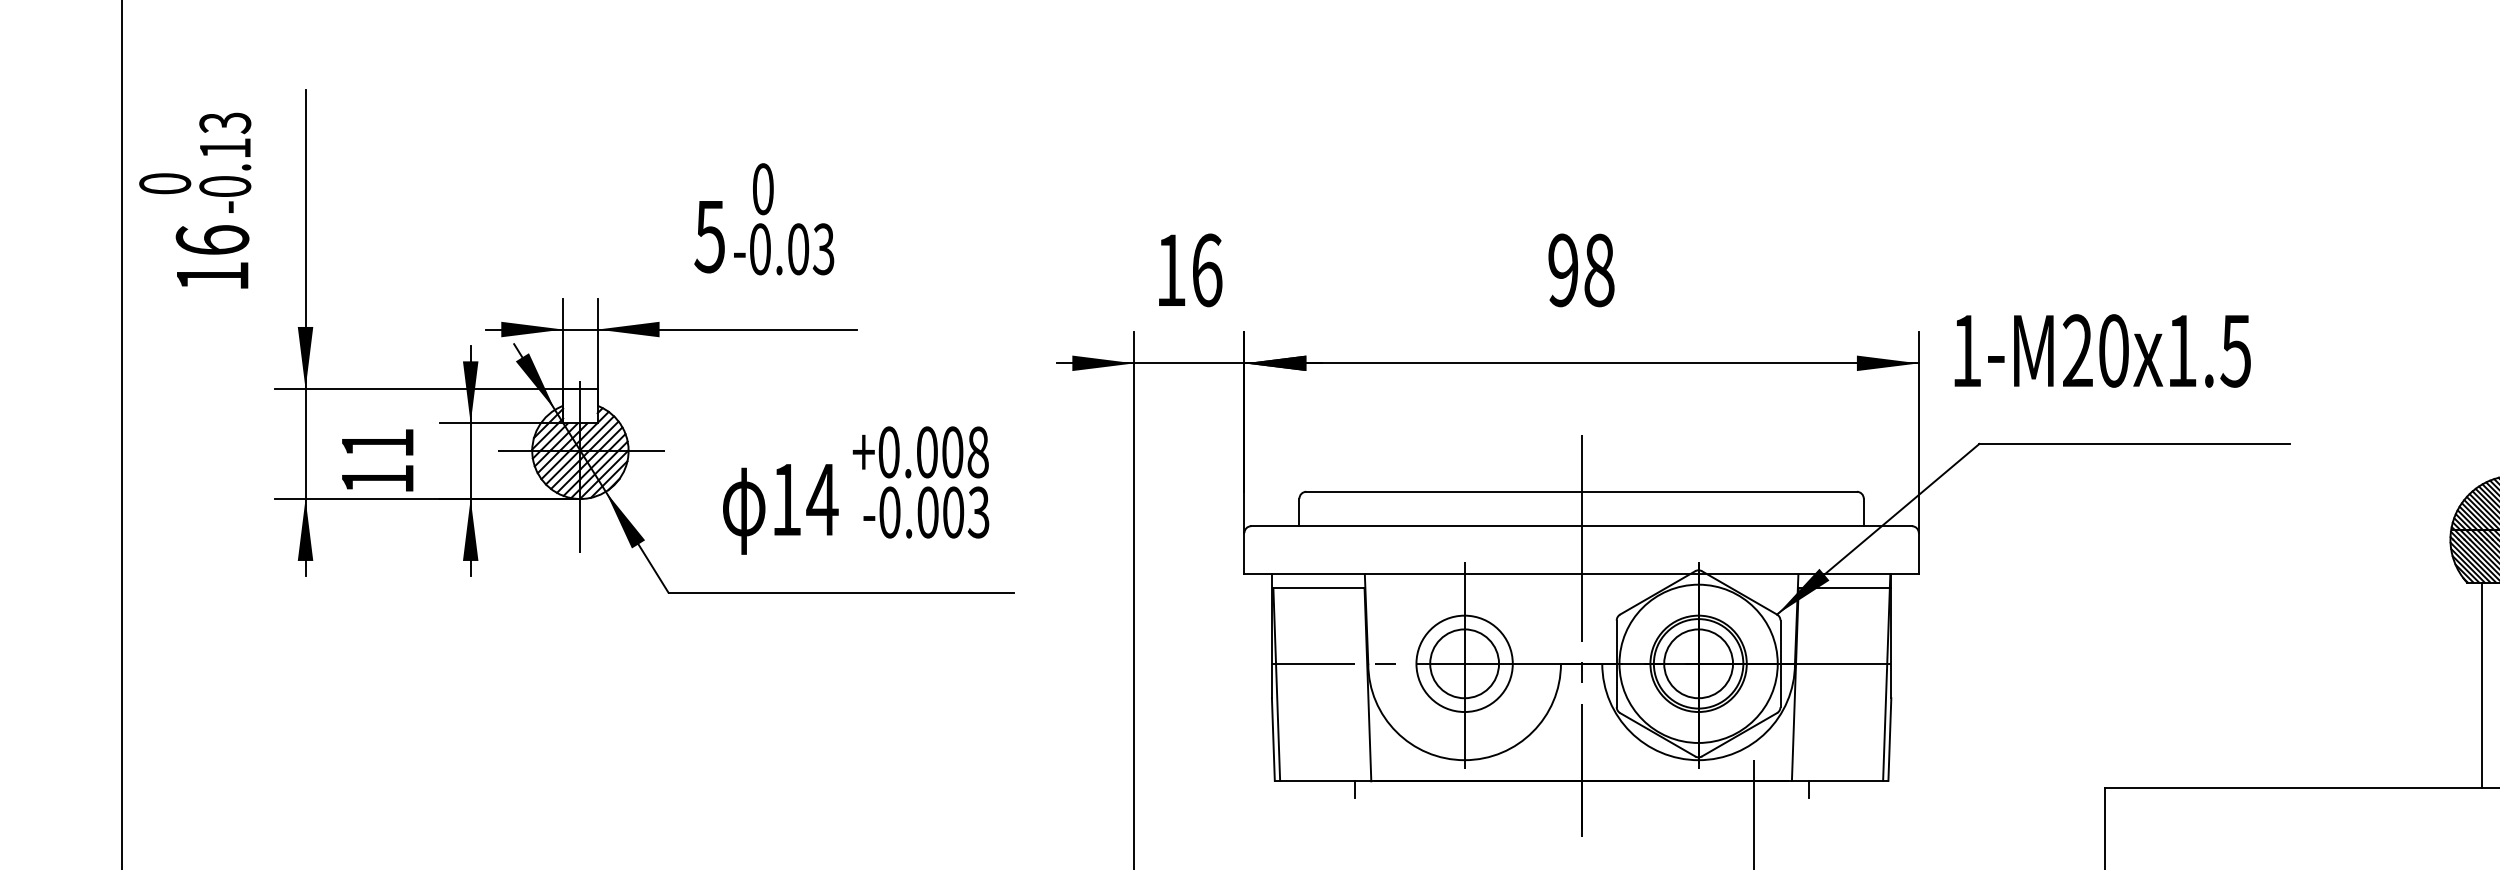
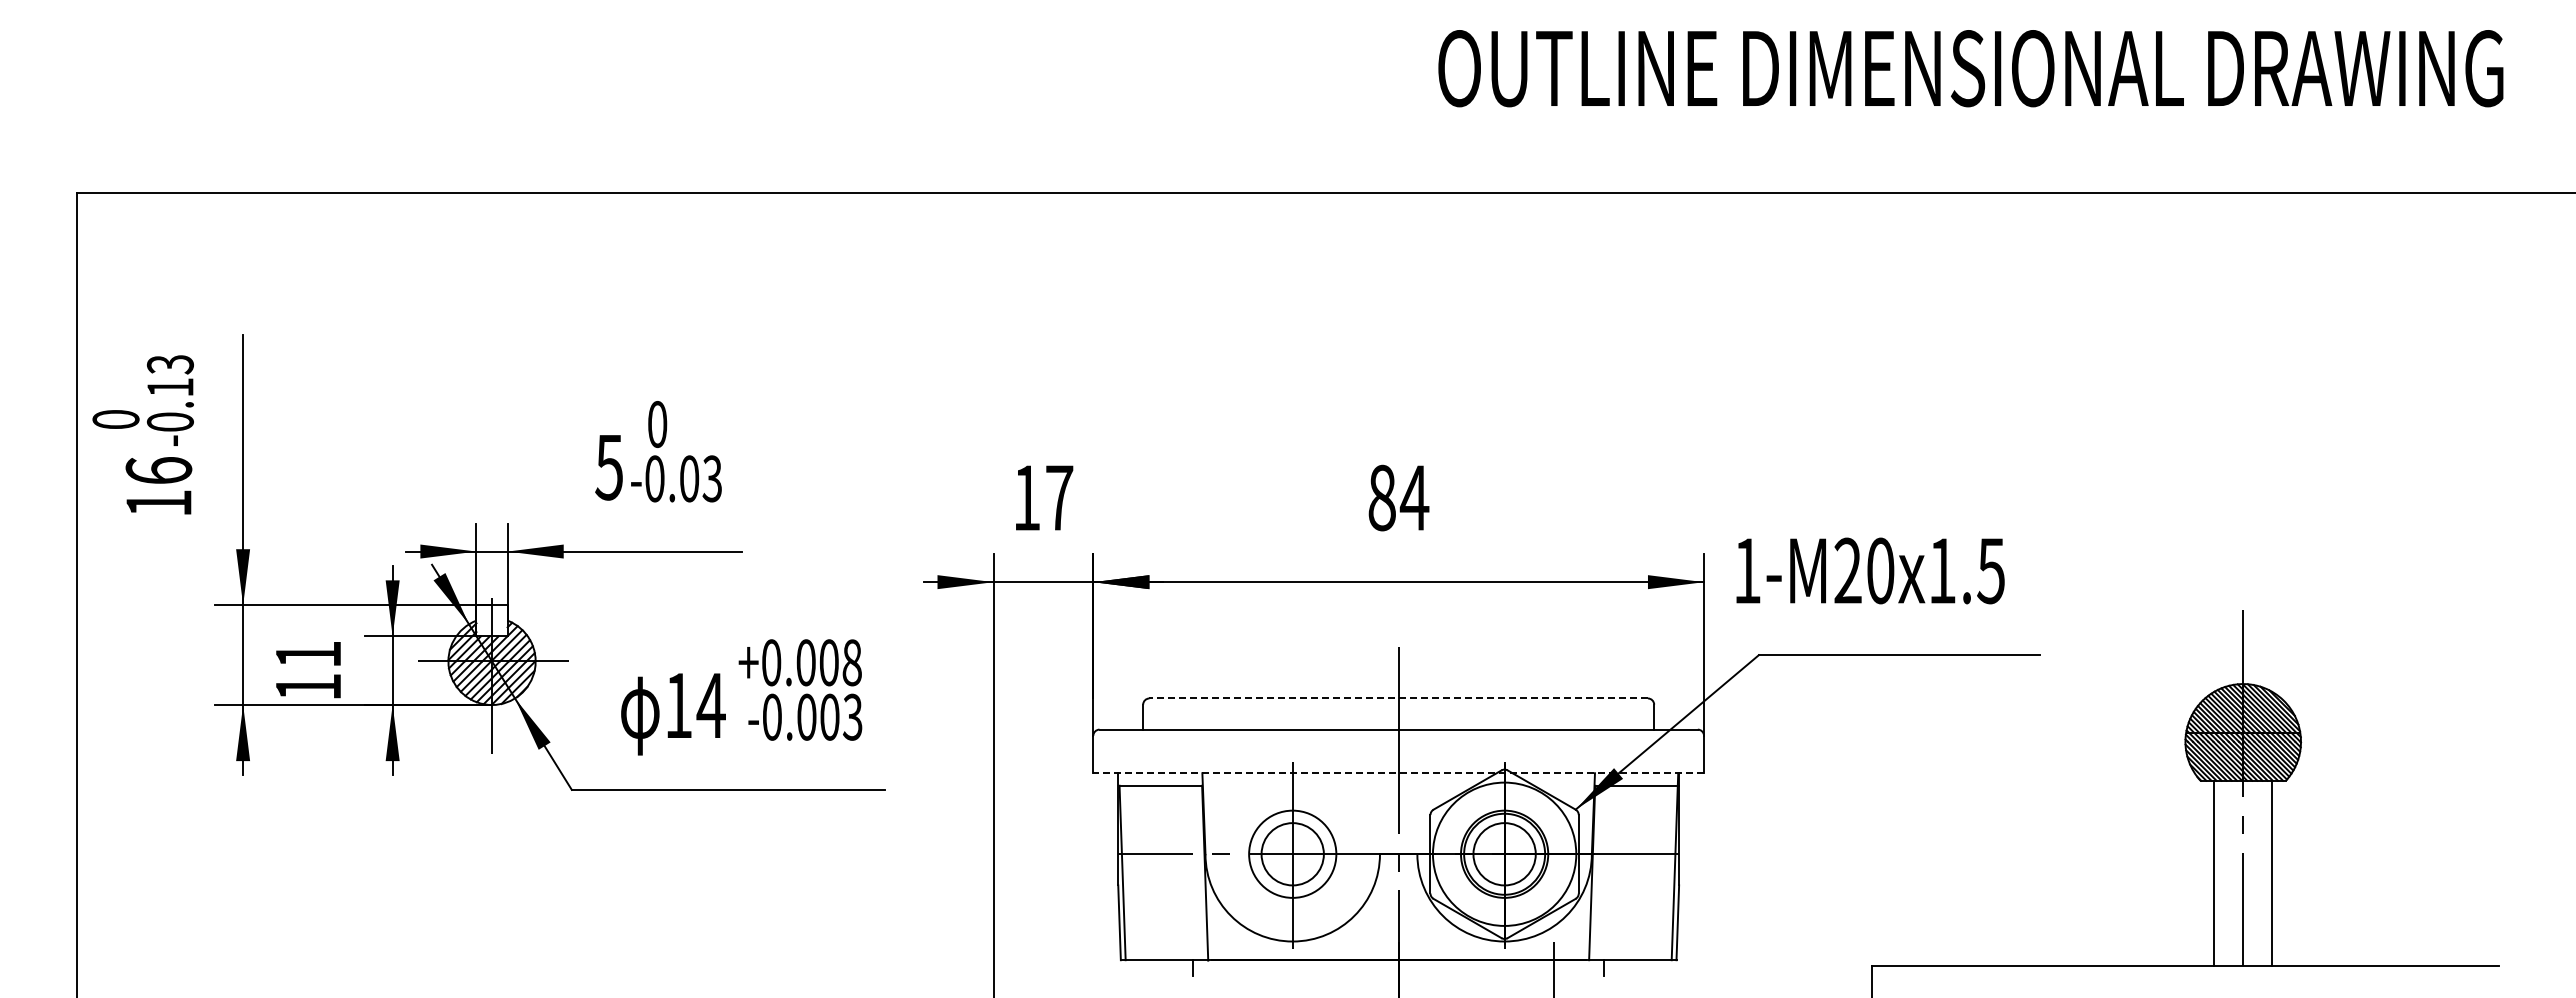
text: (1207, 269) -> (1059, 497), 16 -> 17
text: (1581, 269) -> (1398, 497), 98 -> 84
line: (1581, 491) -> (1398, 698), solid -> dashed
line: (1581, 574) -> (1398, 773), solid -> dashed

